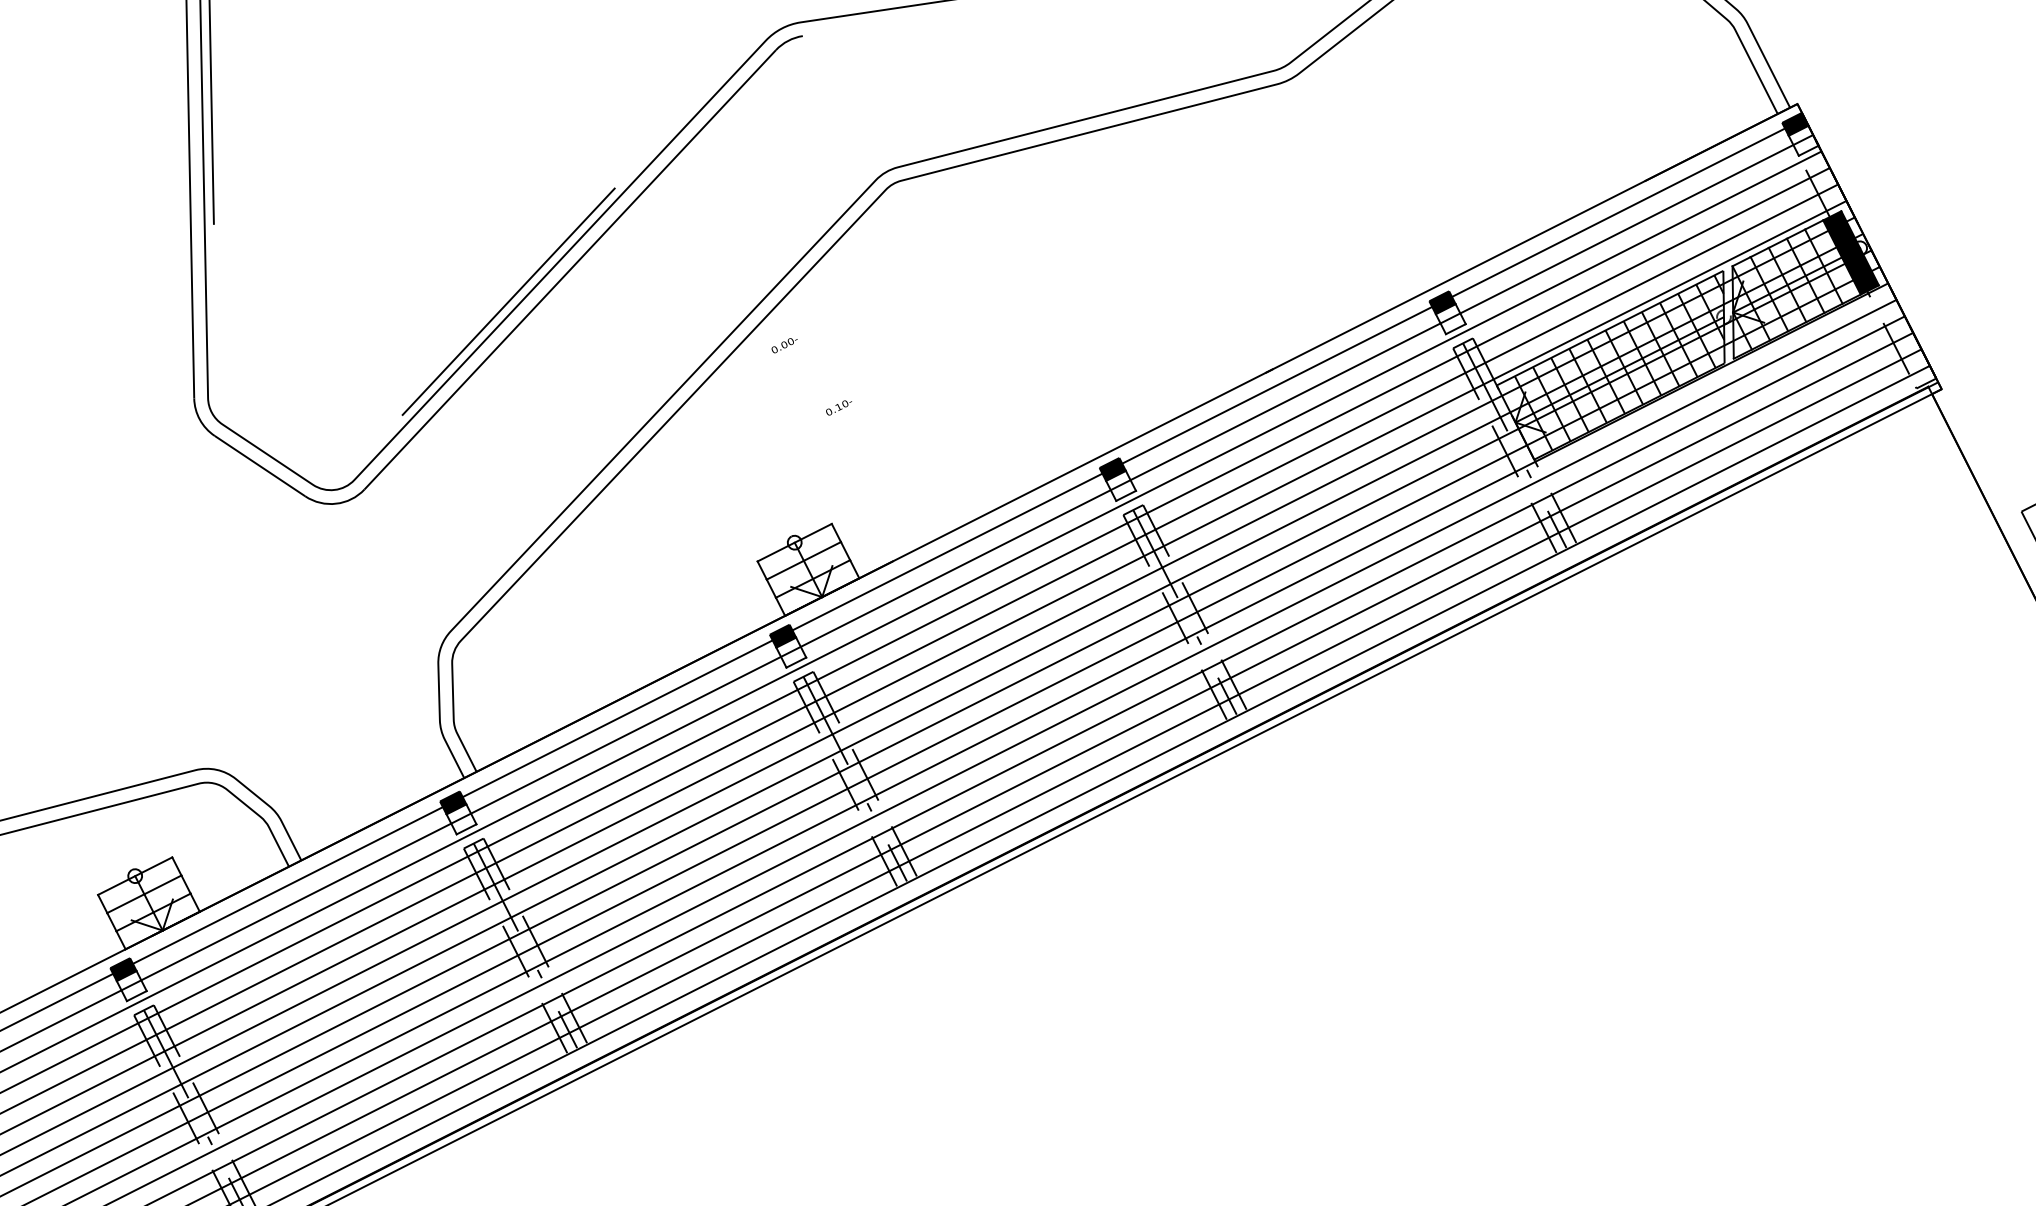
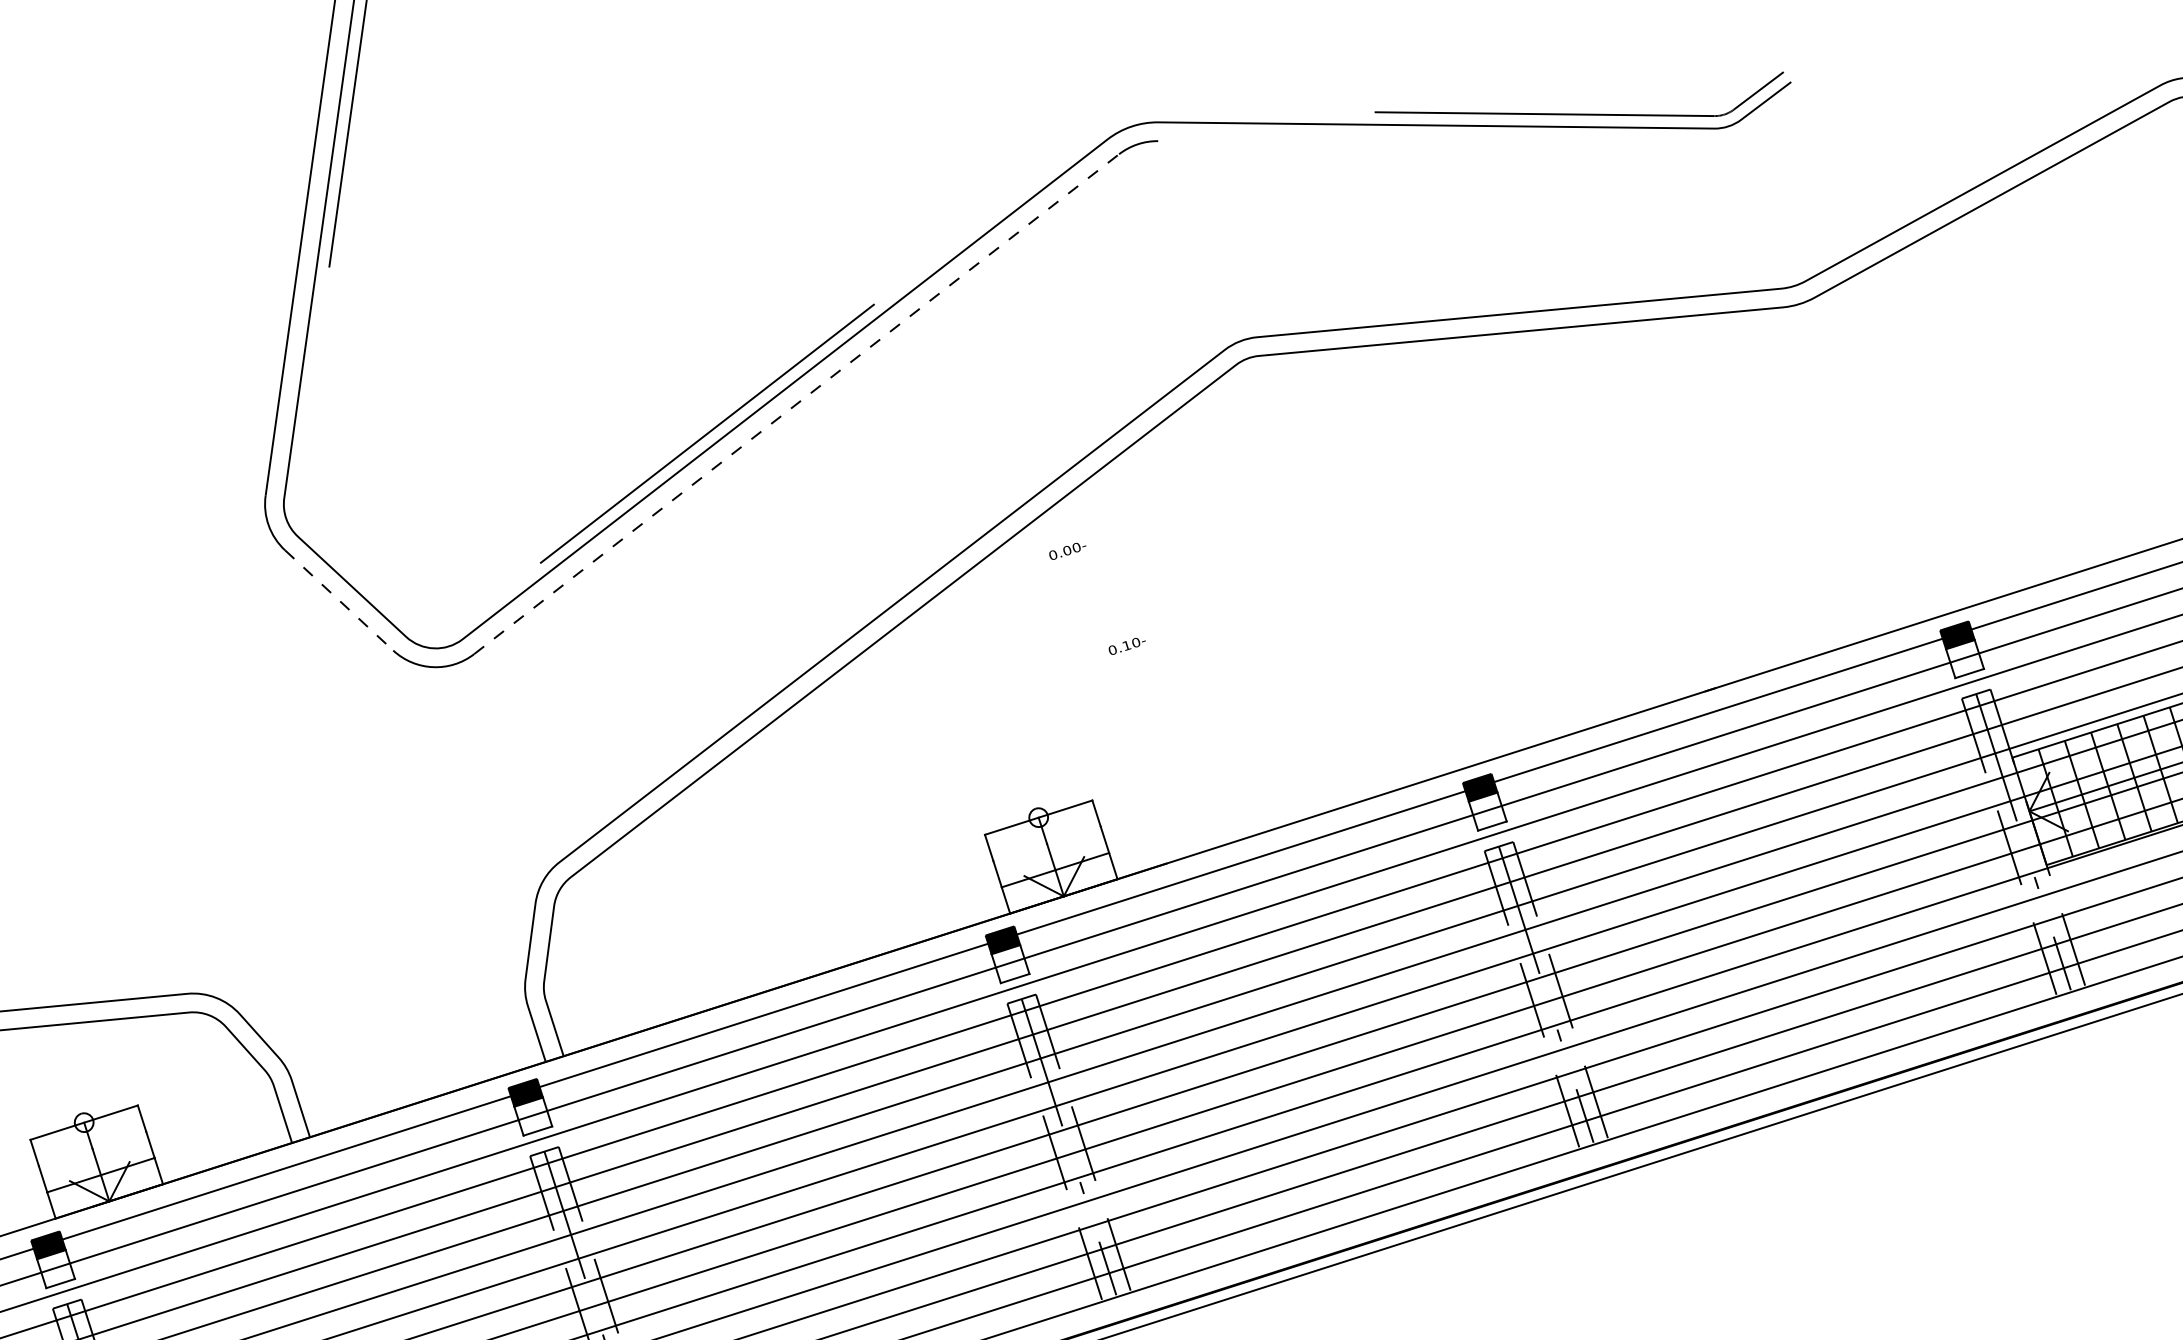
line: (570, 269) -> (797, 403), solid -> dashed
line: (260, 466) -> (339, 601), solid -> dashed
line: (803, 560) -> (1046, 843), removed
line: (144, 894) -> (92, 1149), removed

